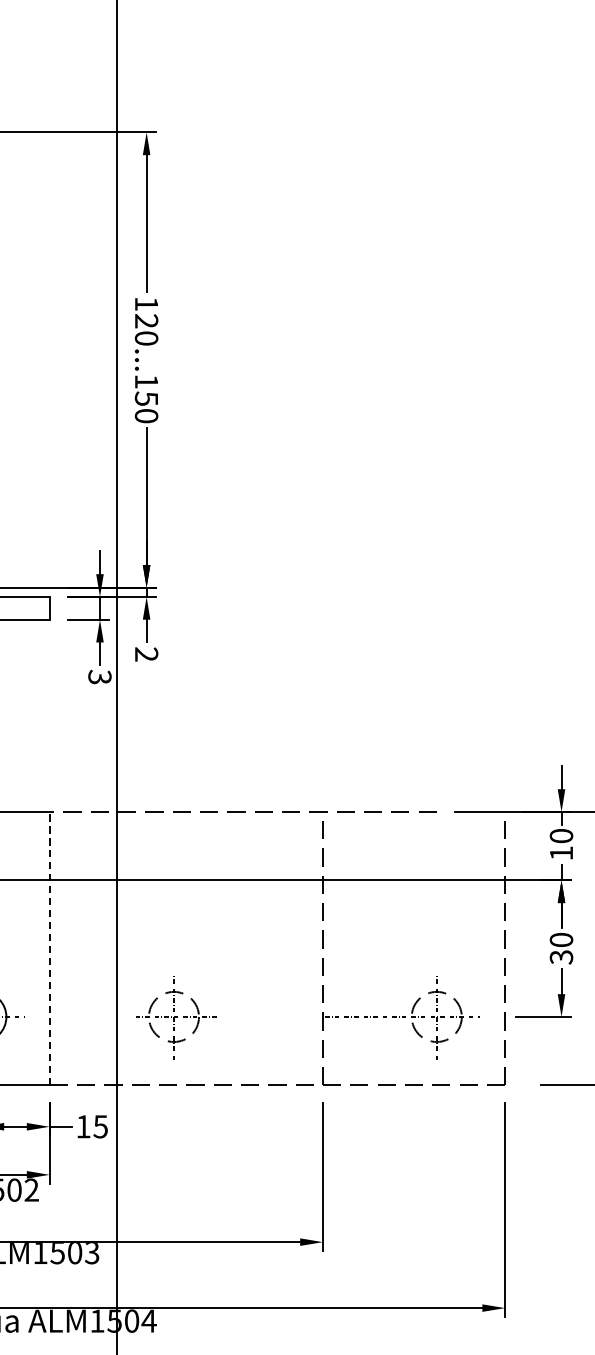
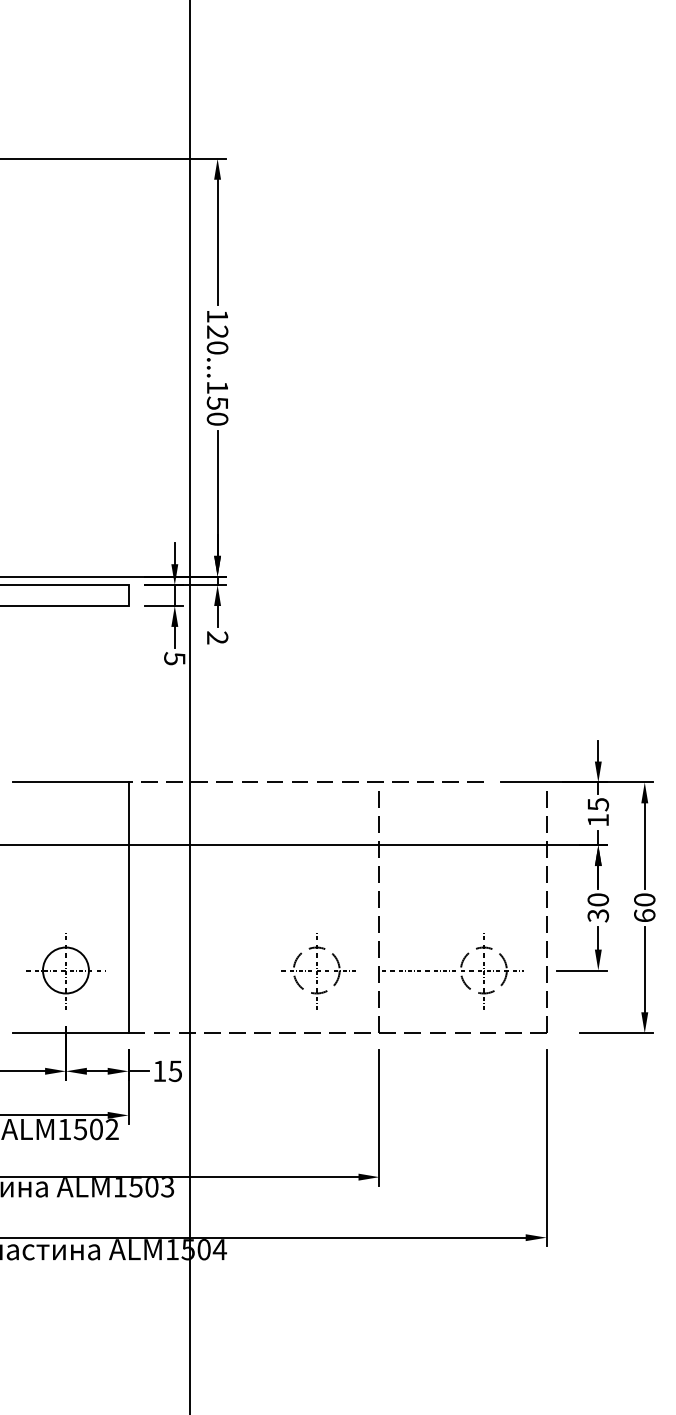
text: (99, 676) -> (174, 658), 3 -> 5
text: (560, 836) -> (597, 804), 10 -> 15
line: (49, 948) -> (128, 907), dashed -> solid
part: (175, 1018) -> (318, 971), moved

